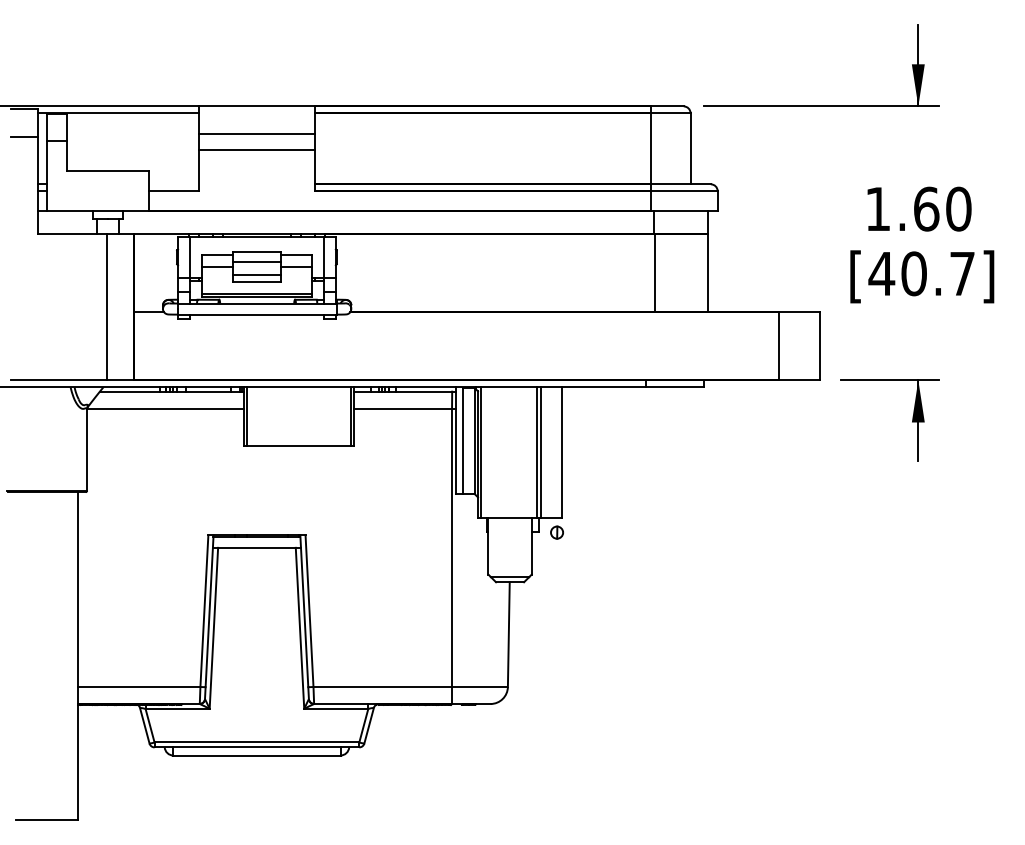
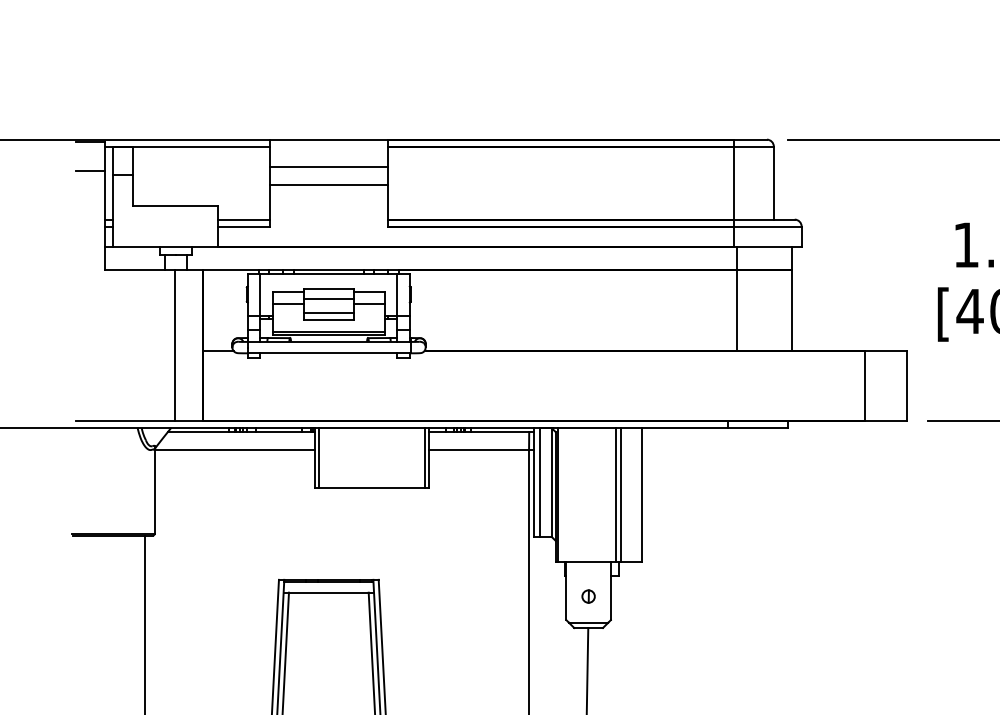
line: (173, 184) -> (243, 219), added
part: (556, 532) -> (588, 596), moved

